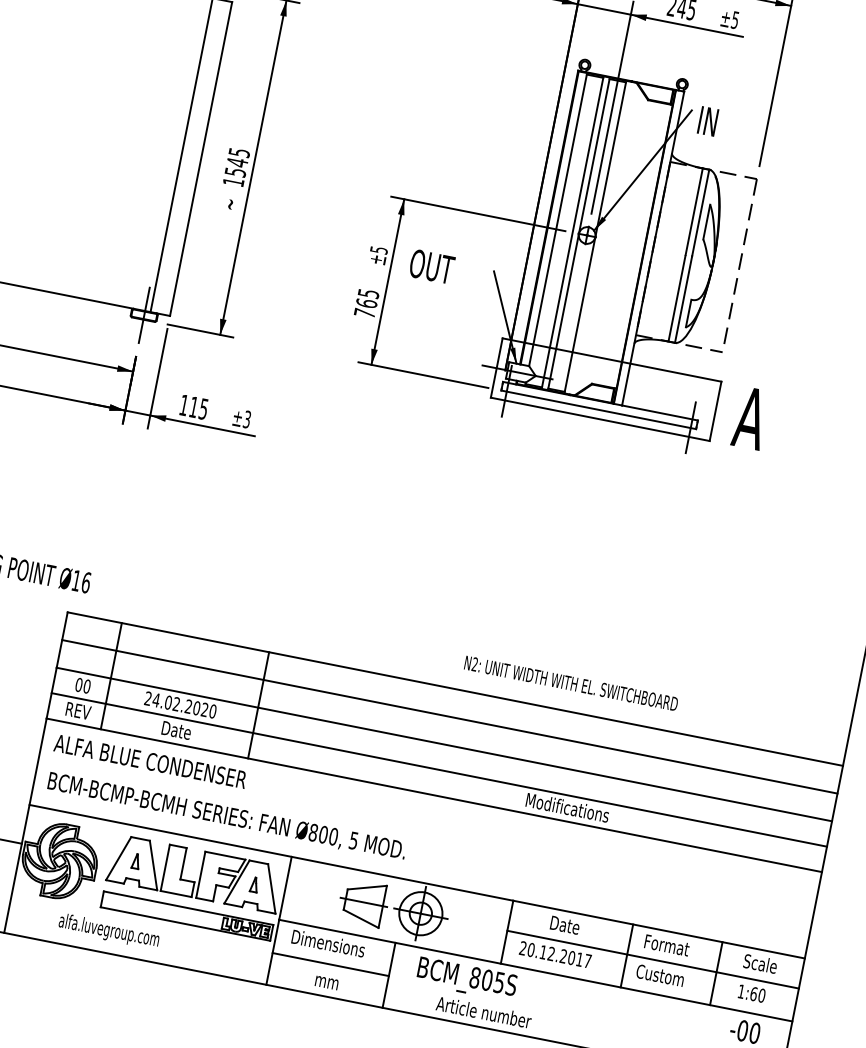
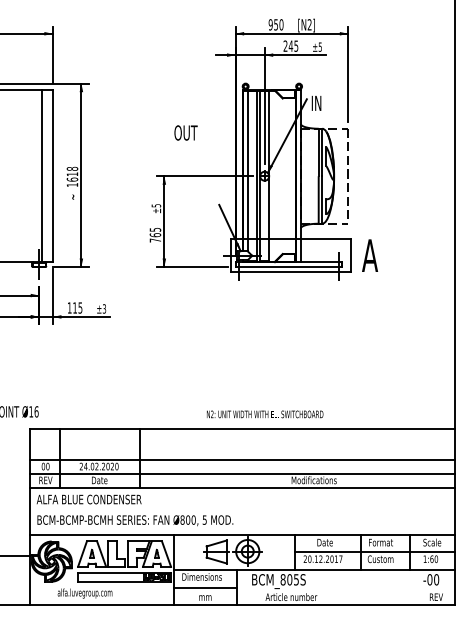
text: (237, 161) -> (72, 173), 1545 -> 1618
text: (431, 265) -> (185, 132), moved
text: (571, 683) -> (265, 414), moved
line: (449, 716) -> (242, 444), removed

